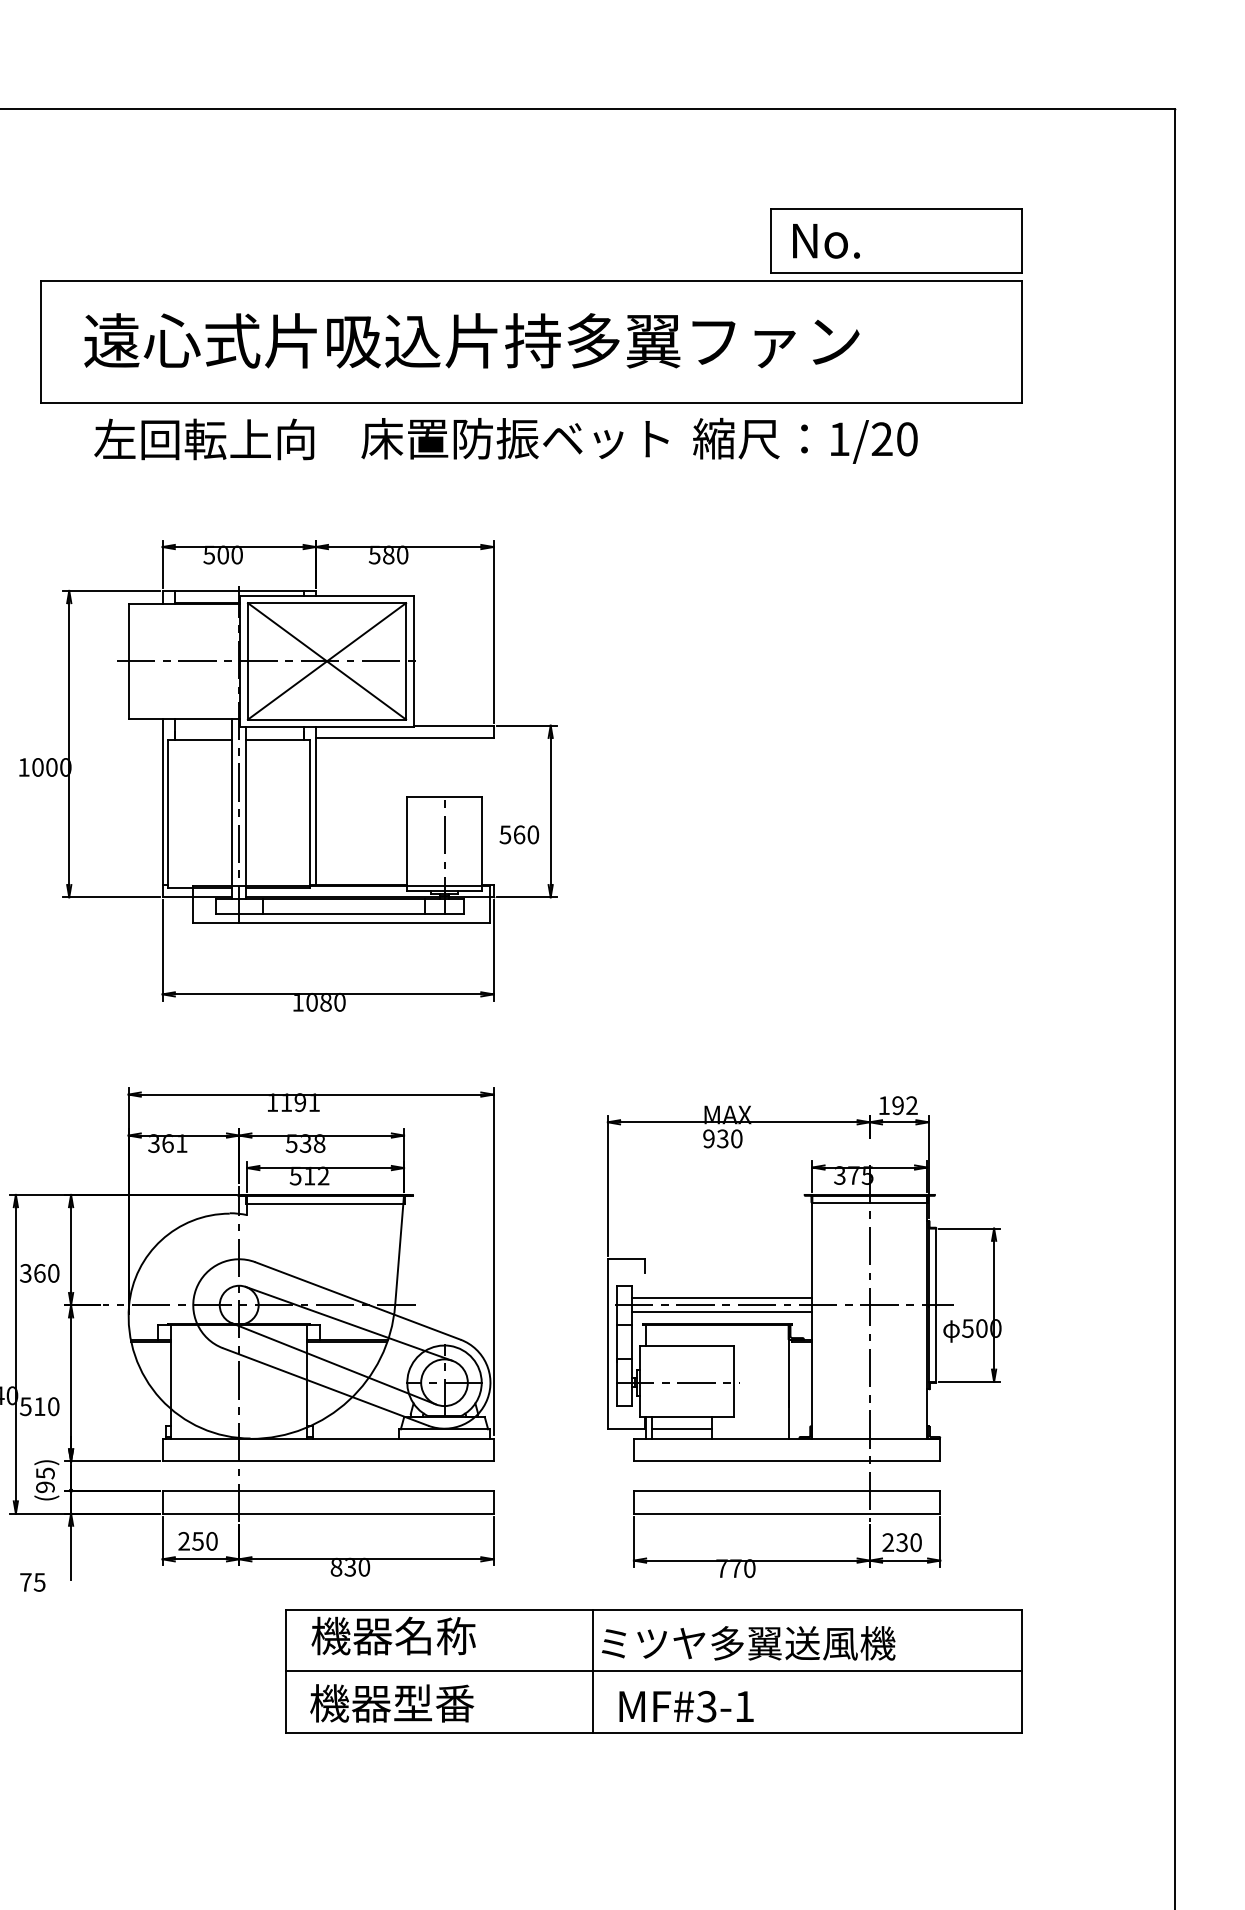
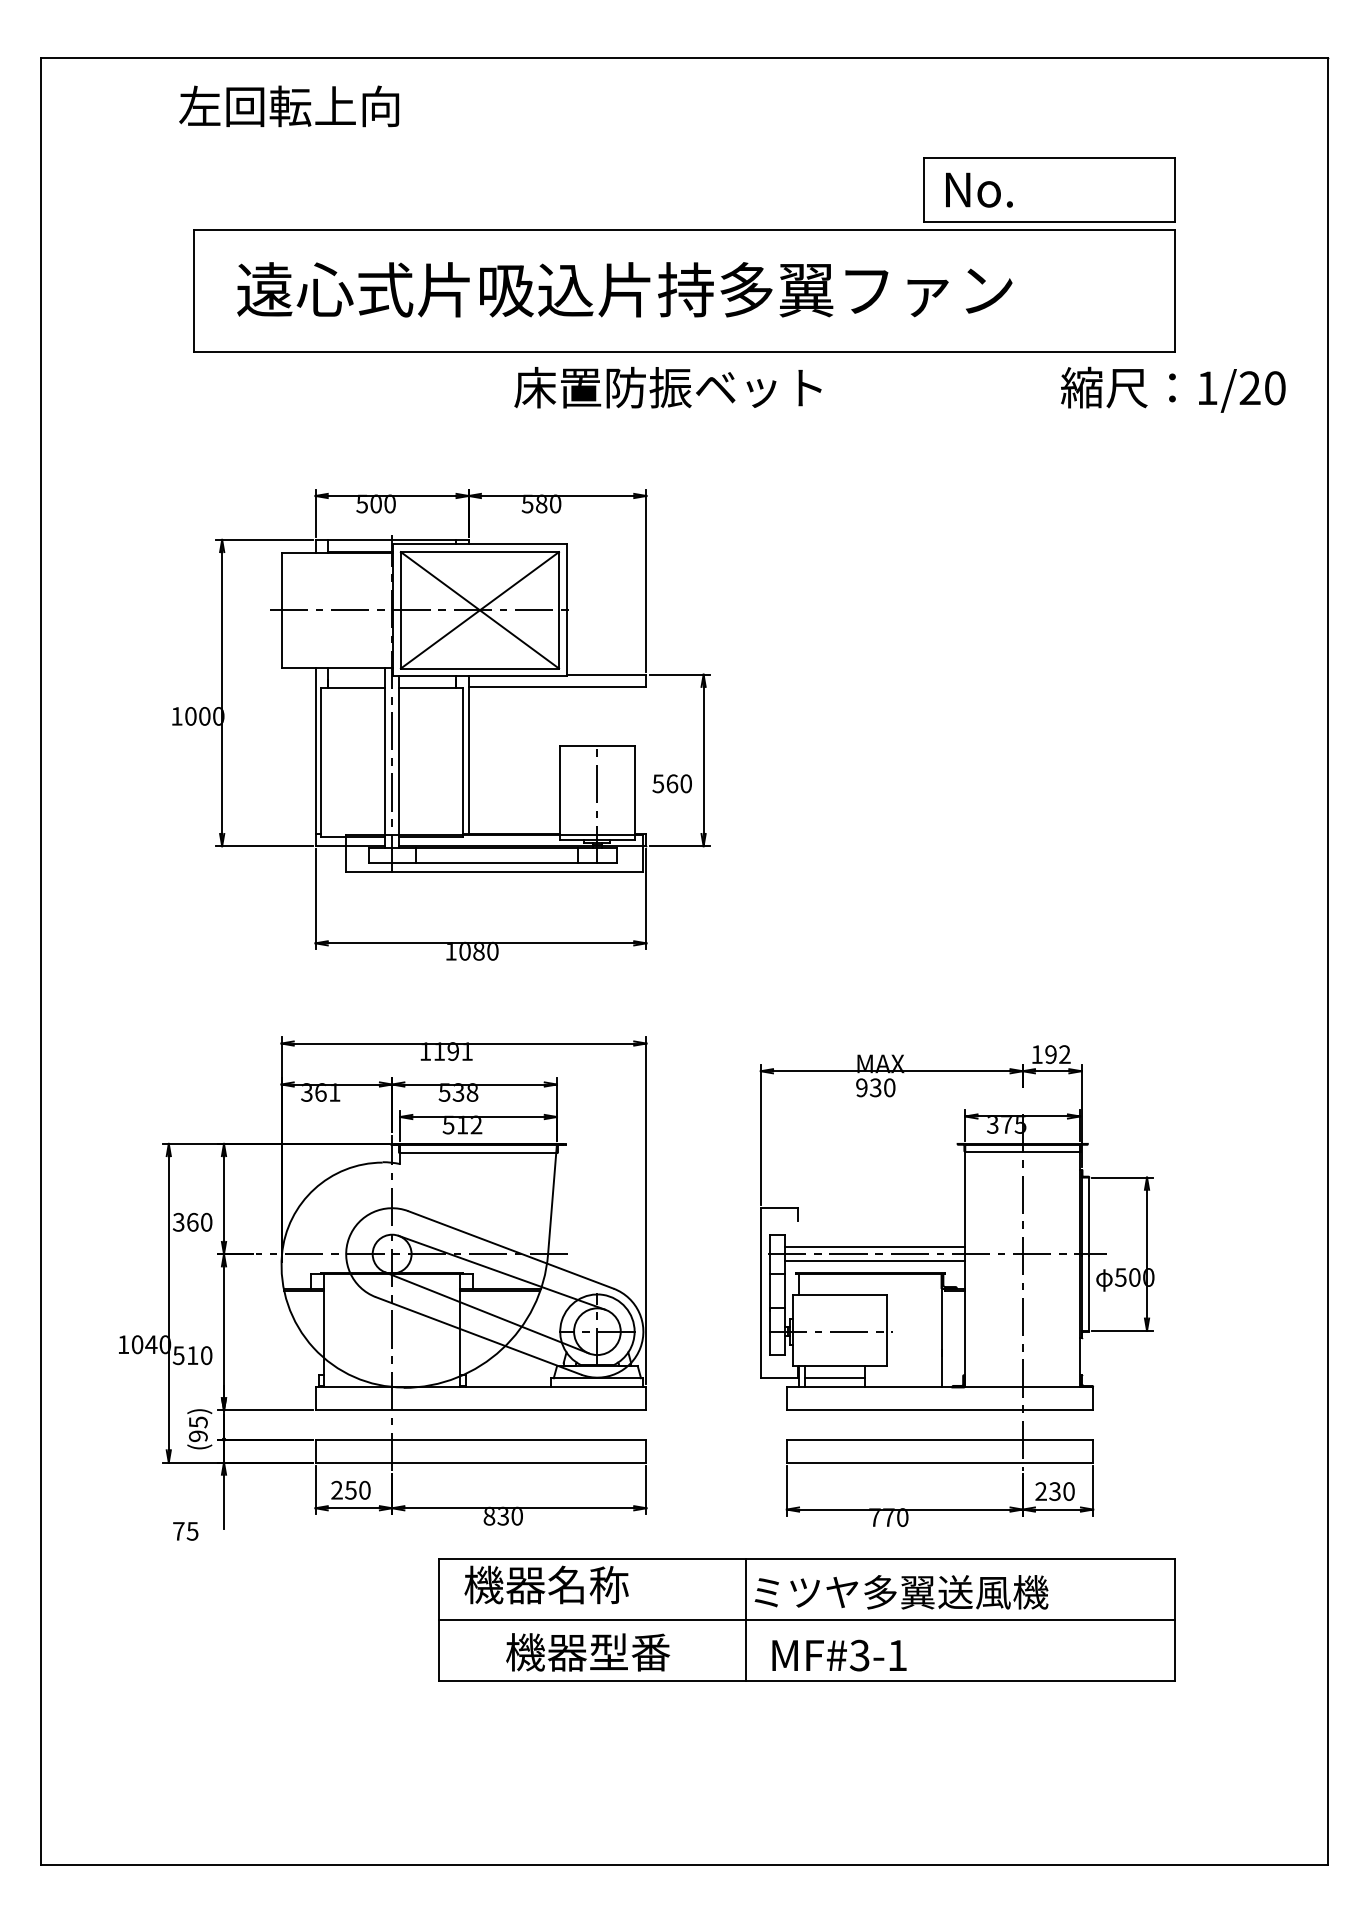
text: (204, 439) -> (289, 106), moved
text: (805, 440) -> (1173, 389), moved
text: (392, 1703) -> (588, 1652), moved

